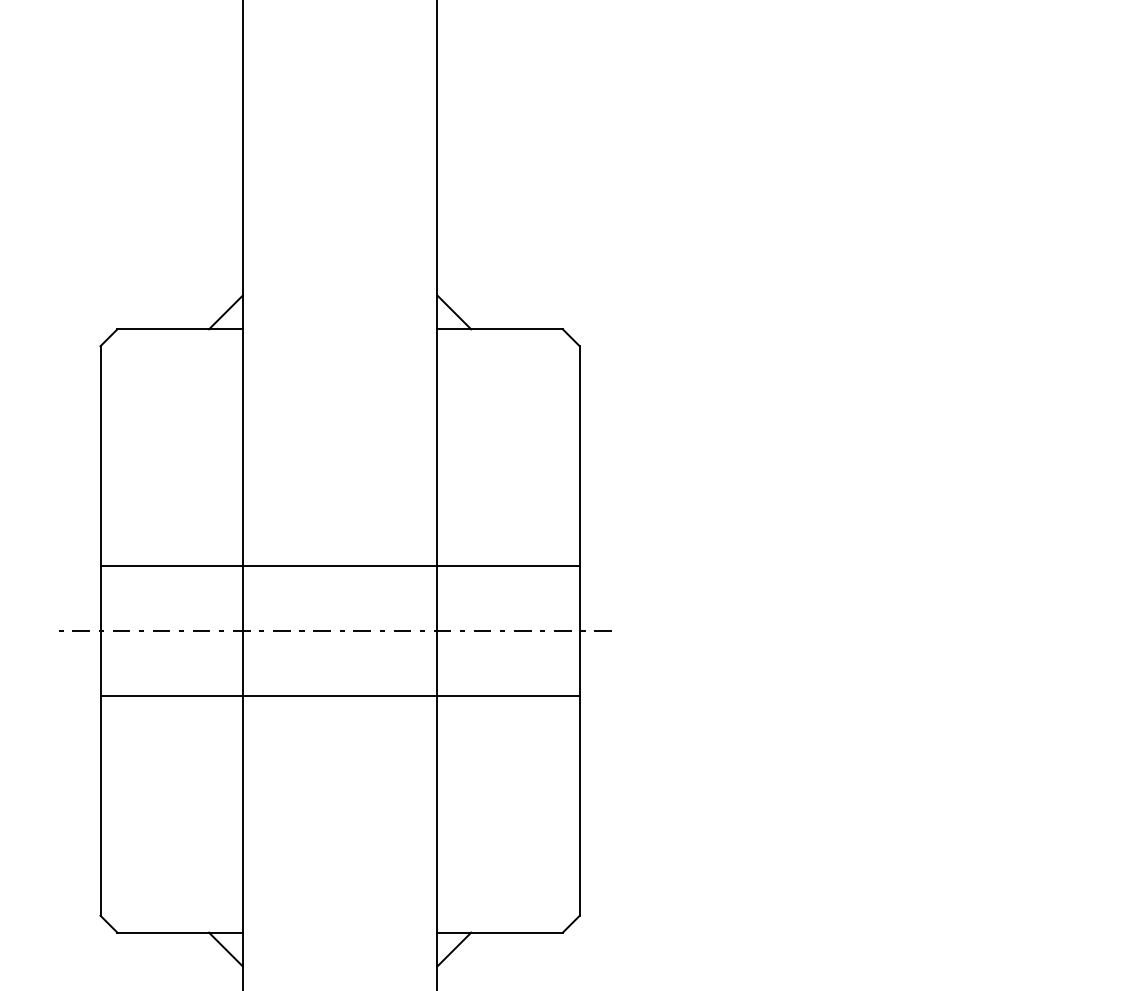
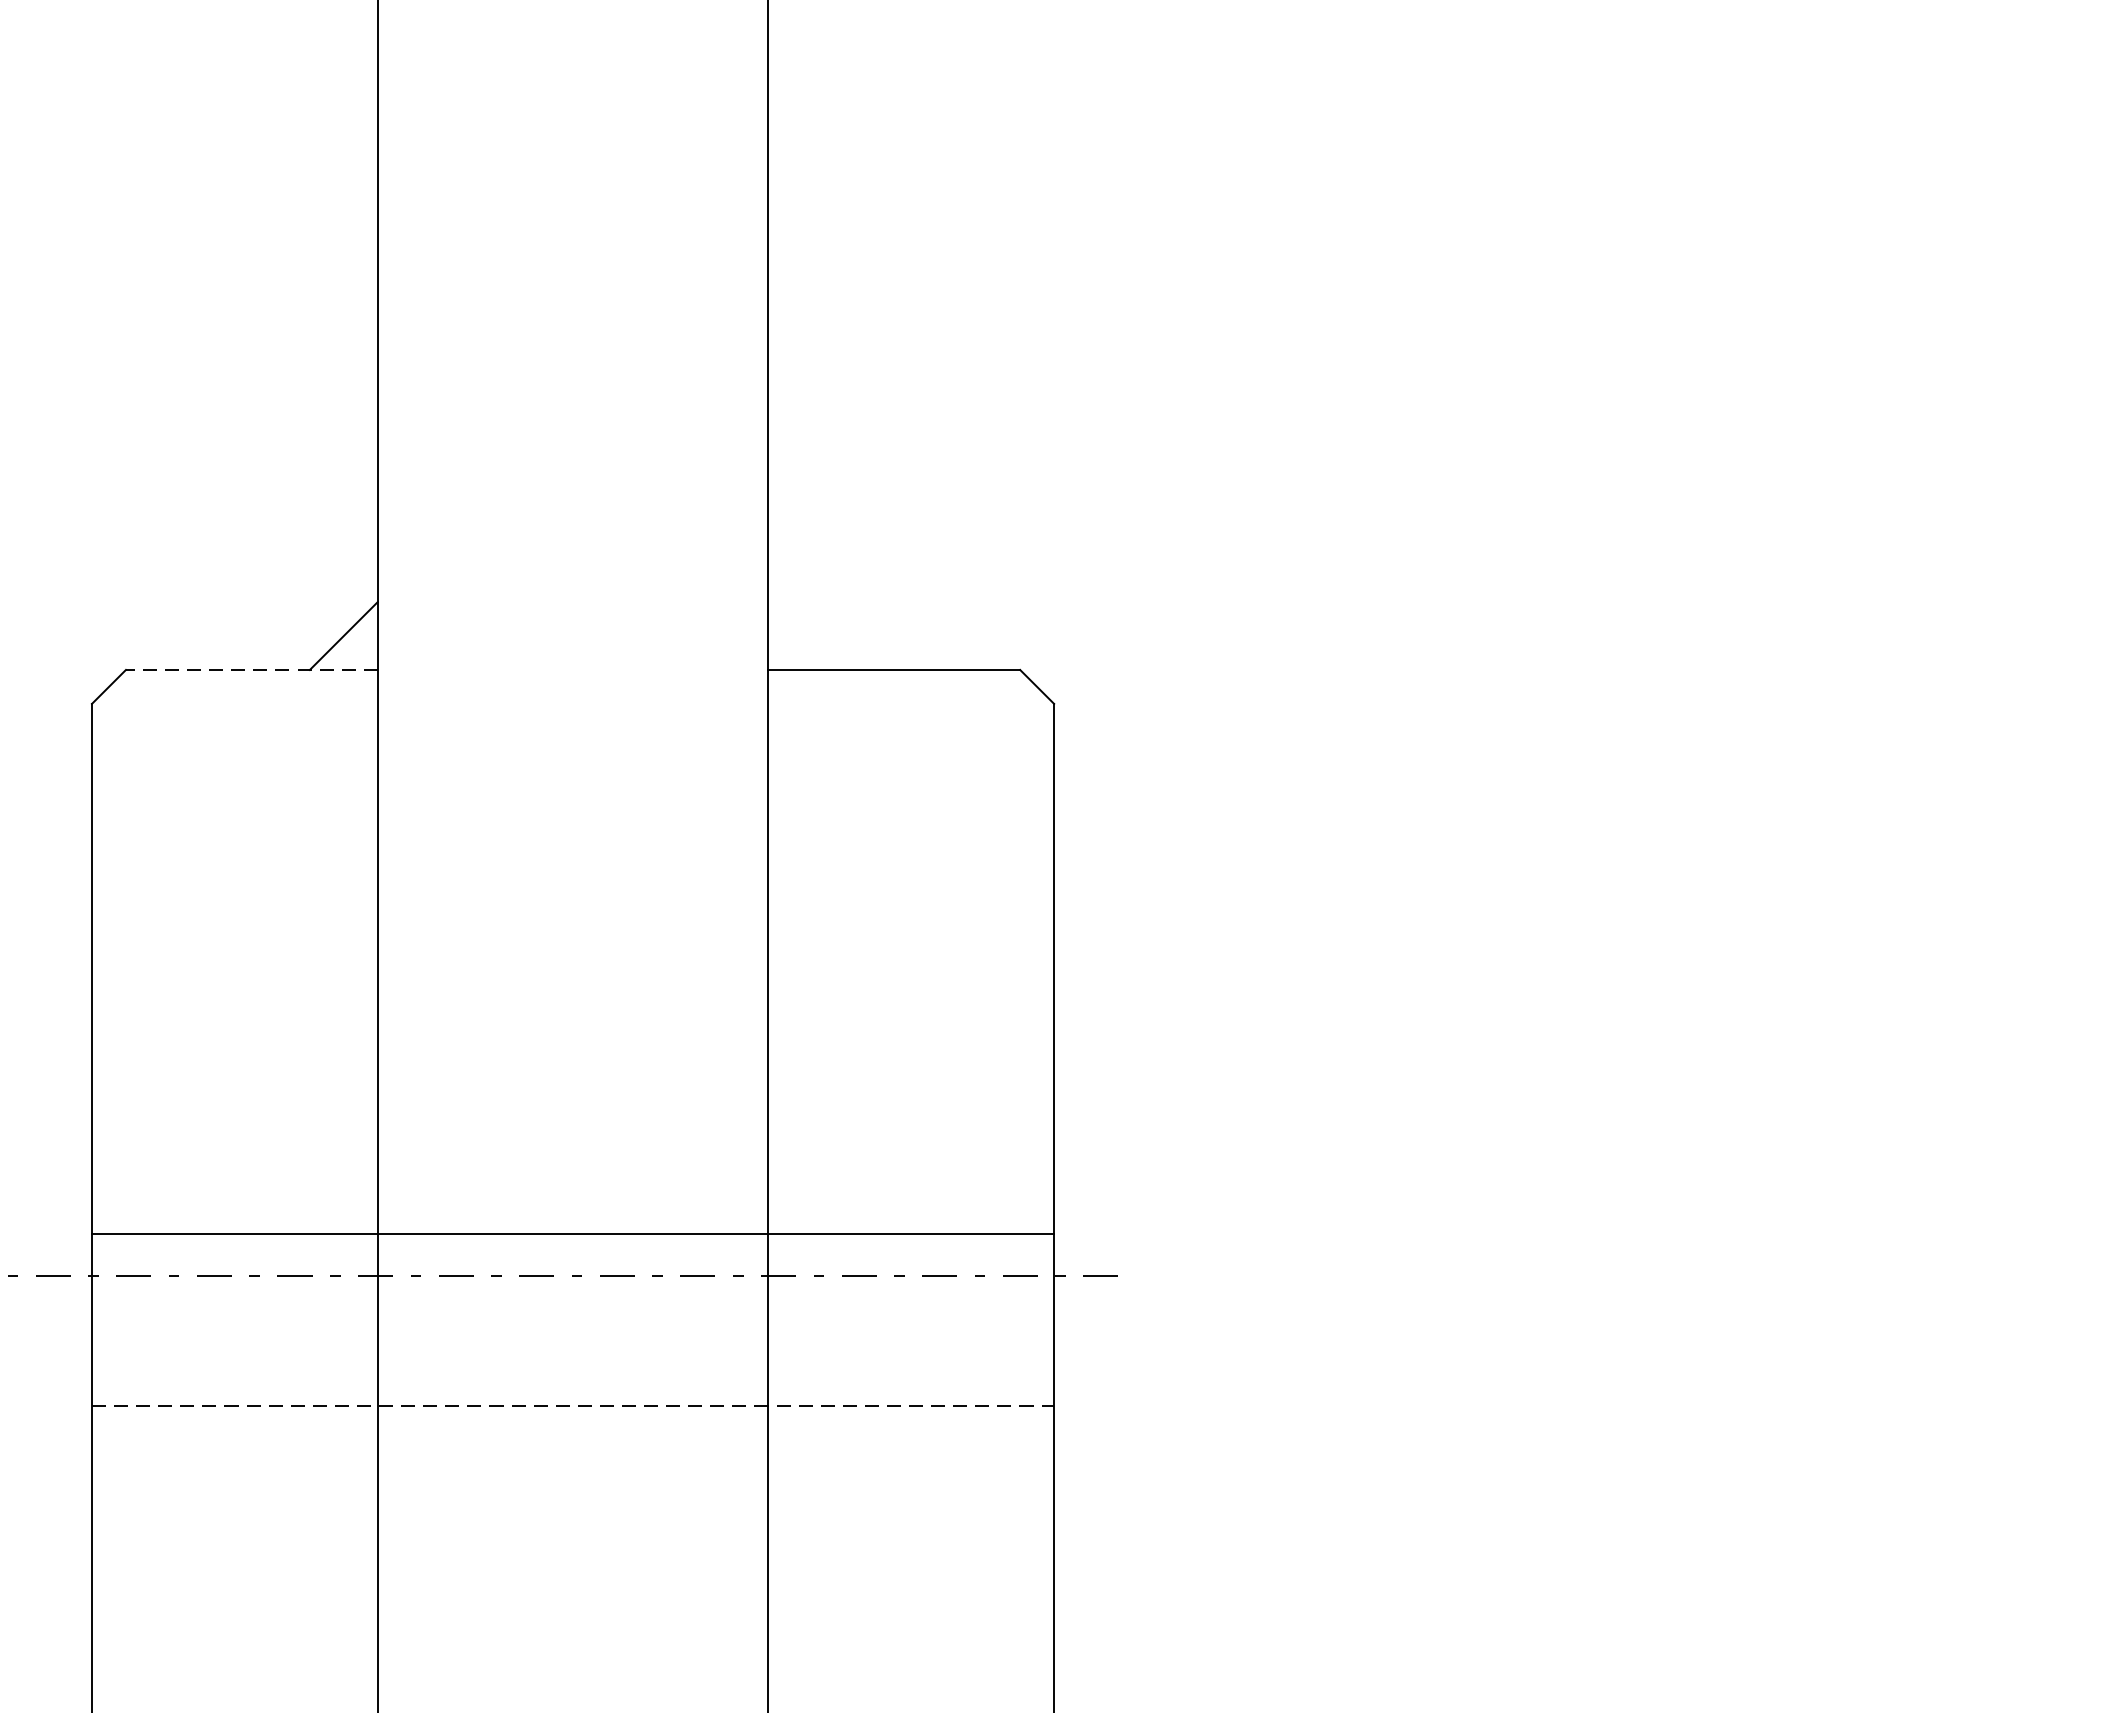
line: (454, 312) -> (802, 636), removed
line: (180, 329) -> (252, 670), solid -> dashed
line: (339, 566) -> (571, 1234), moved
line: (340, 695) -> (573, 1405), solid -> dashed

